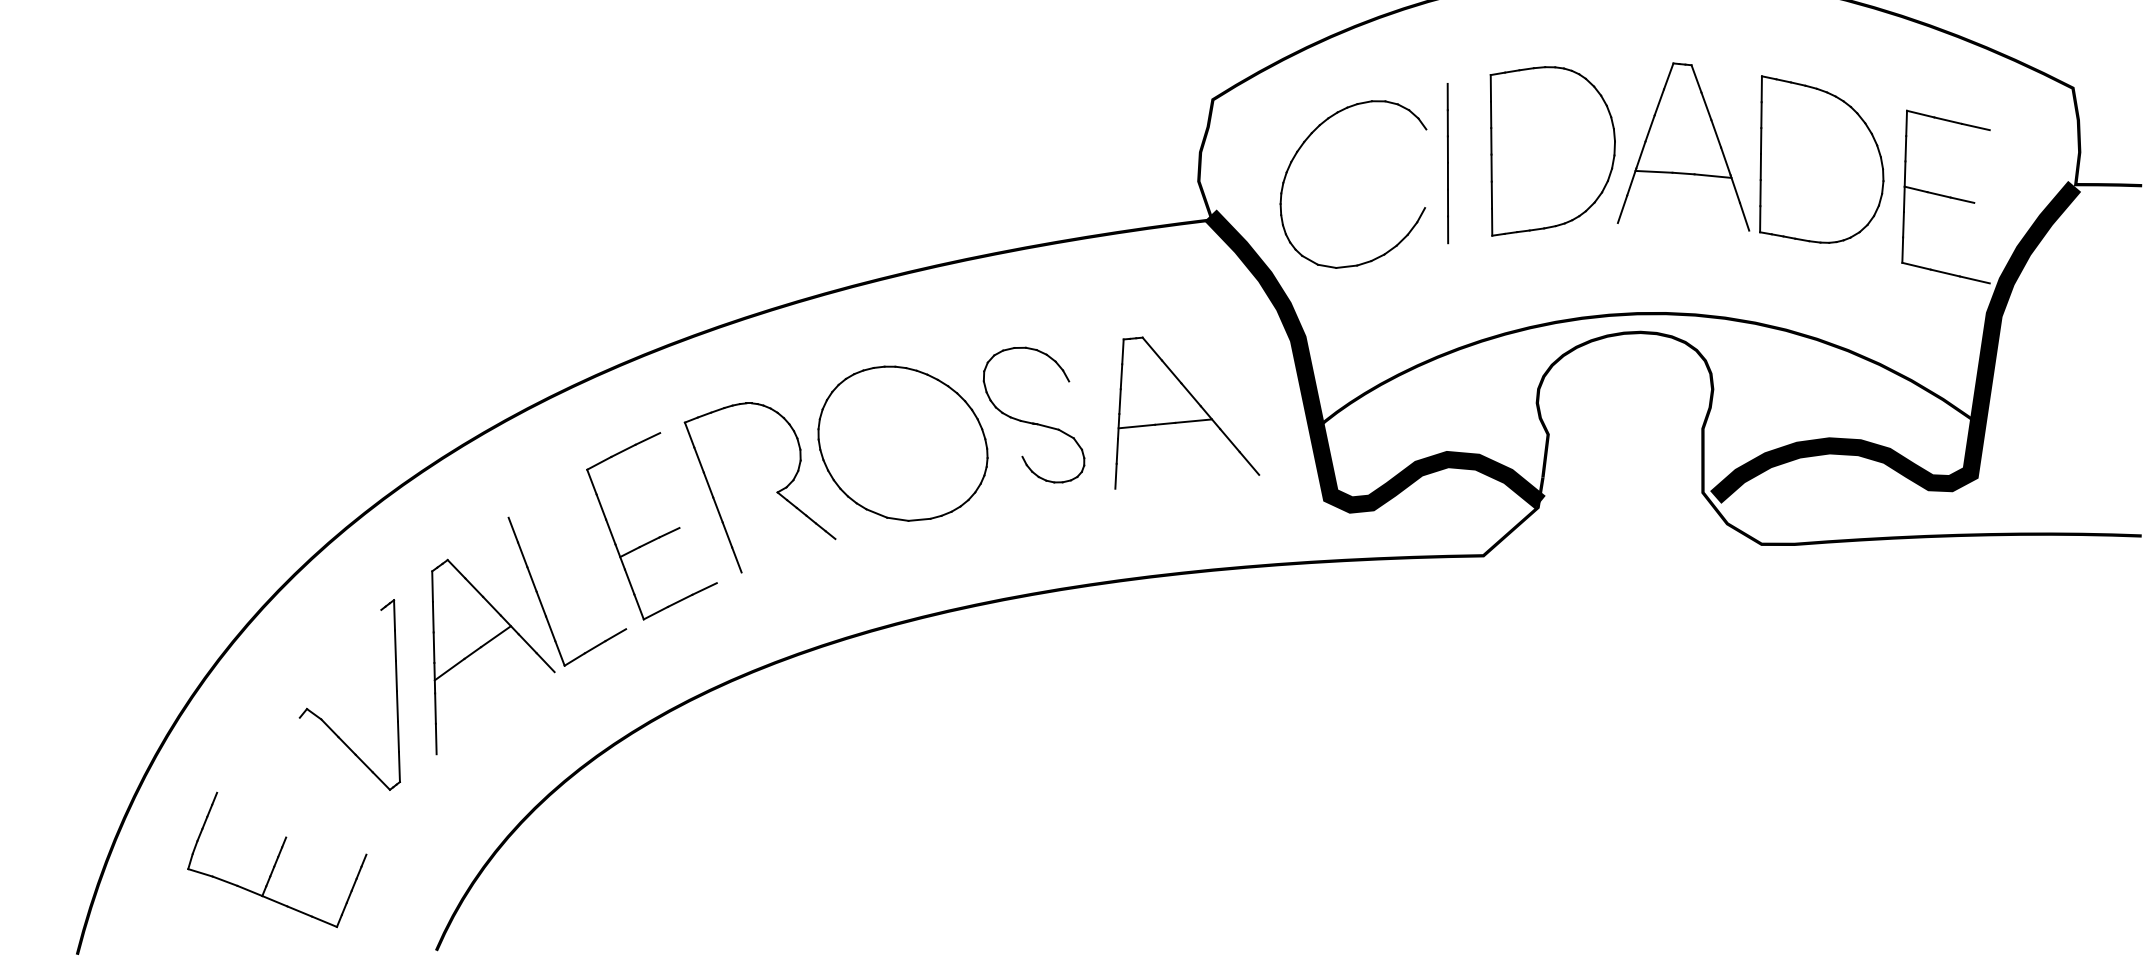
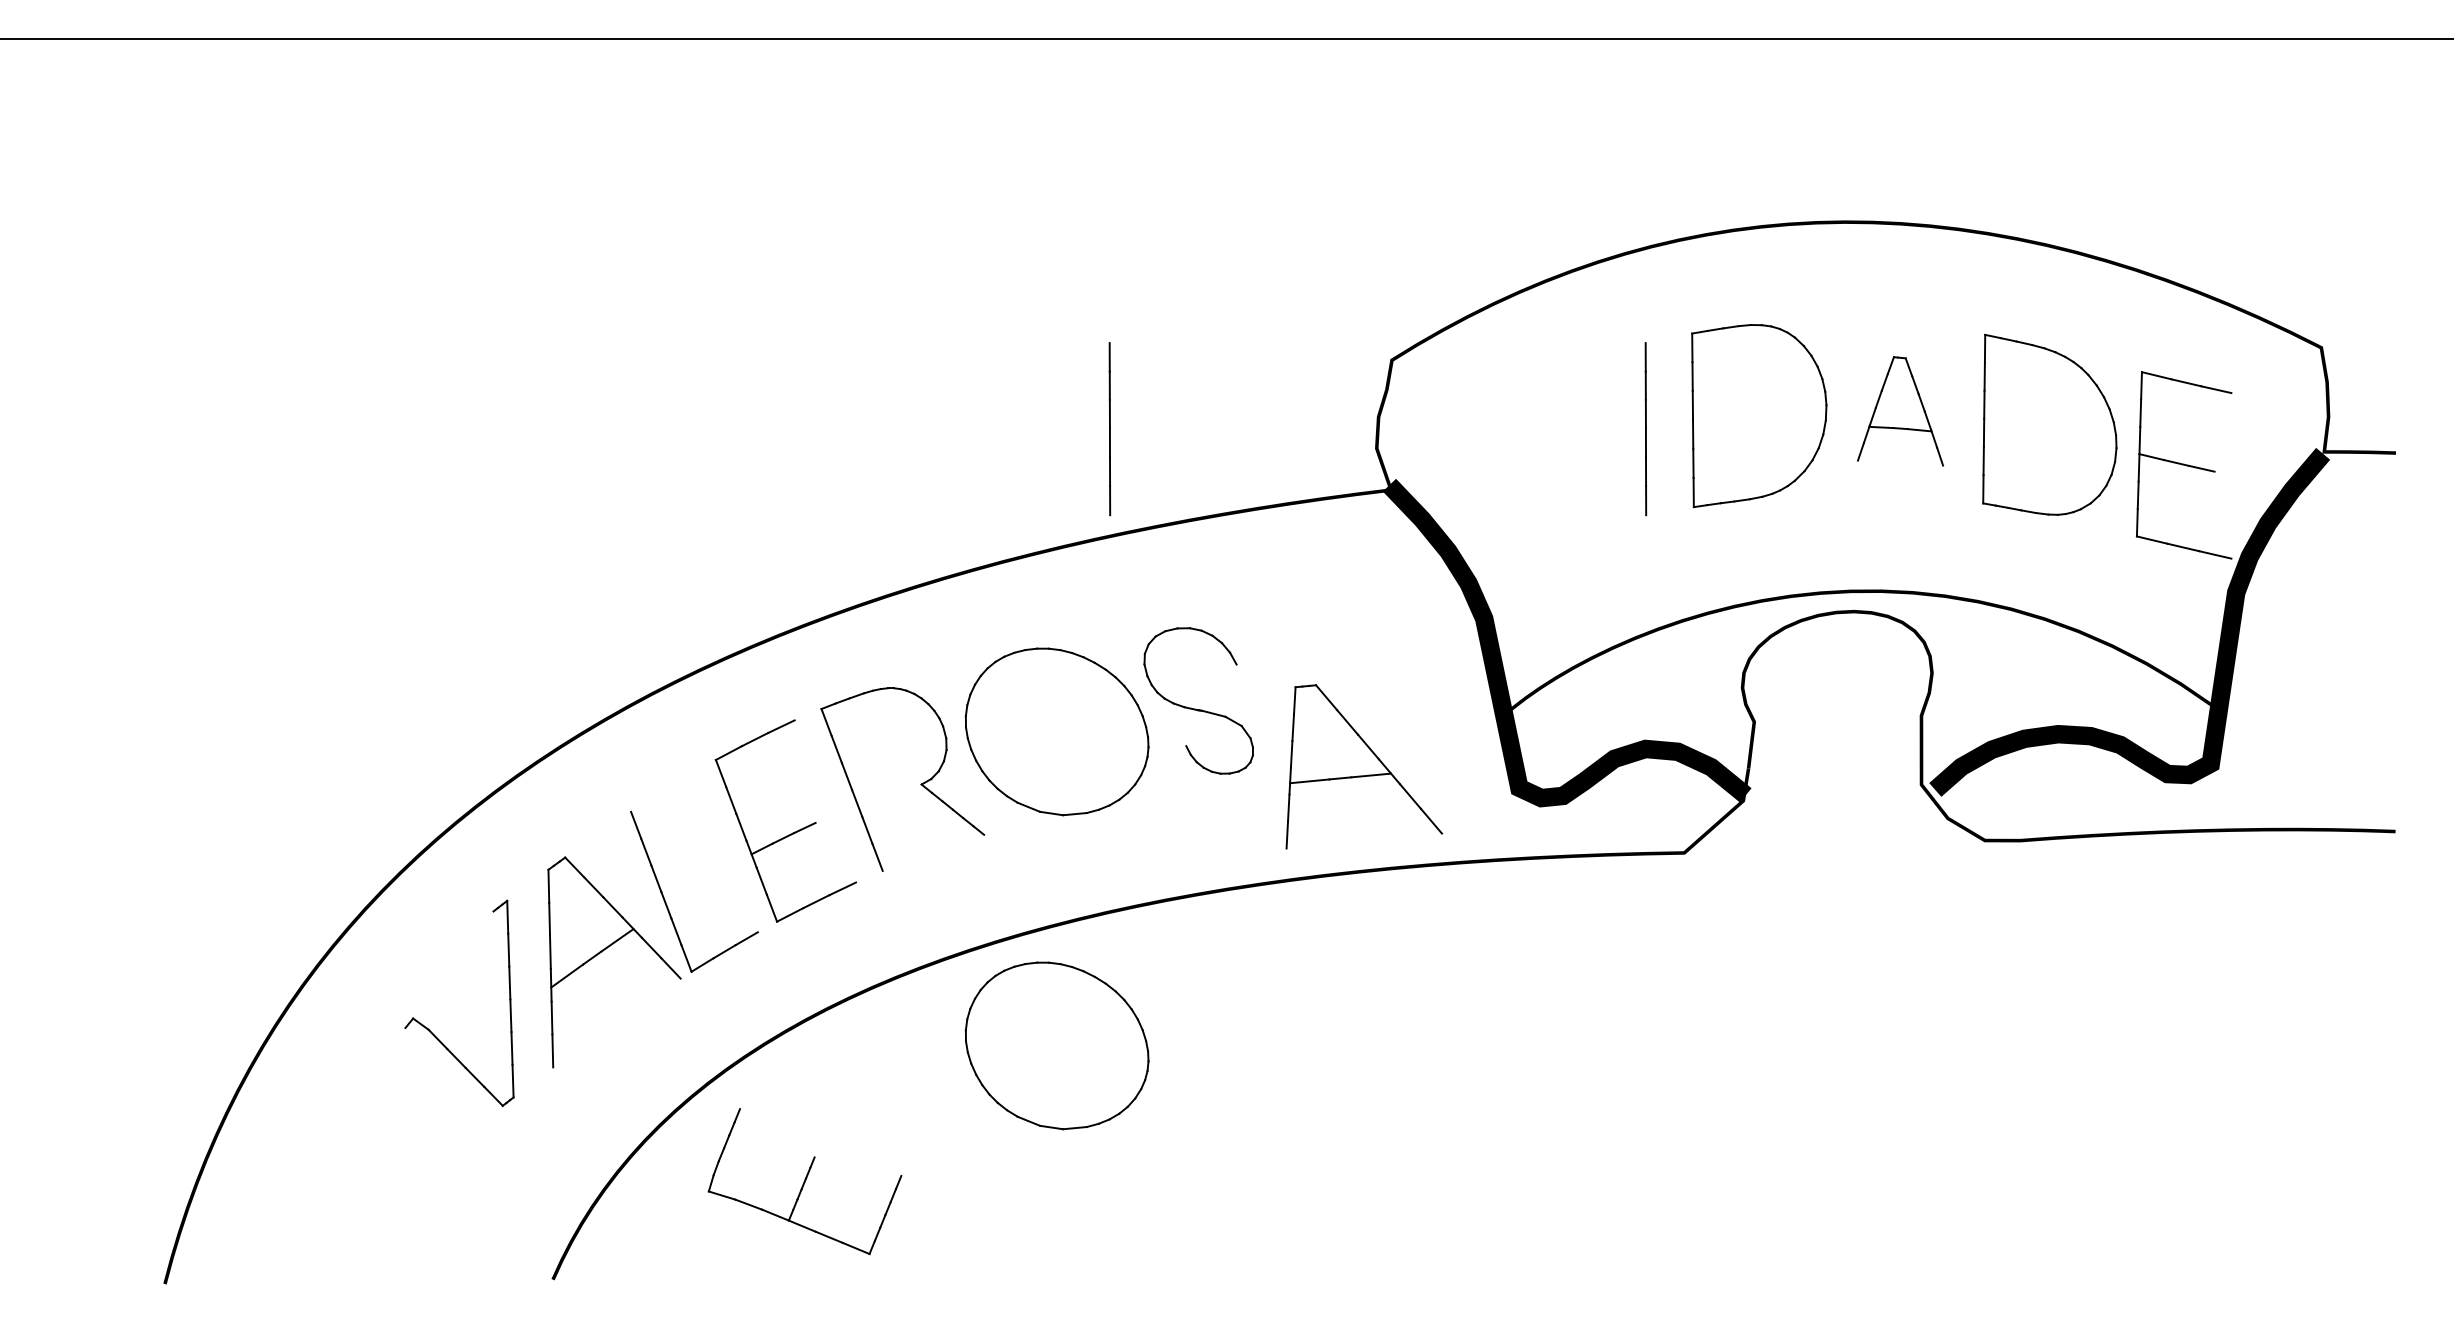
part: (1683, 147) -> (1900, 411), size x0.6
part: (1301, 148) -> (1487, 412), removed
line: (951, 163) -> (1109, 429), added
part: (1186, 412) -> (1363, 766), moved
part: (902, 733) -> (1056, 1045), added
part: (276, 859) -> (804, 1181), moved

